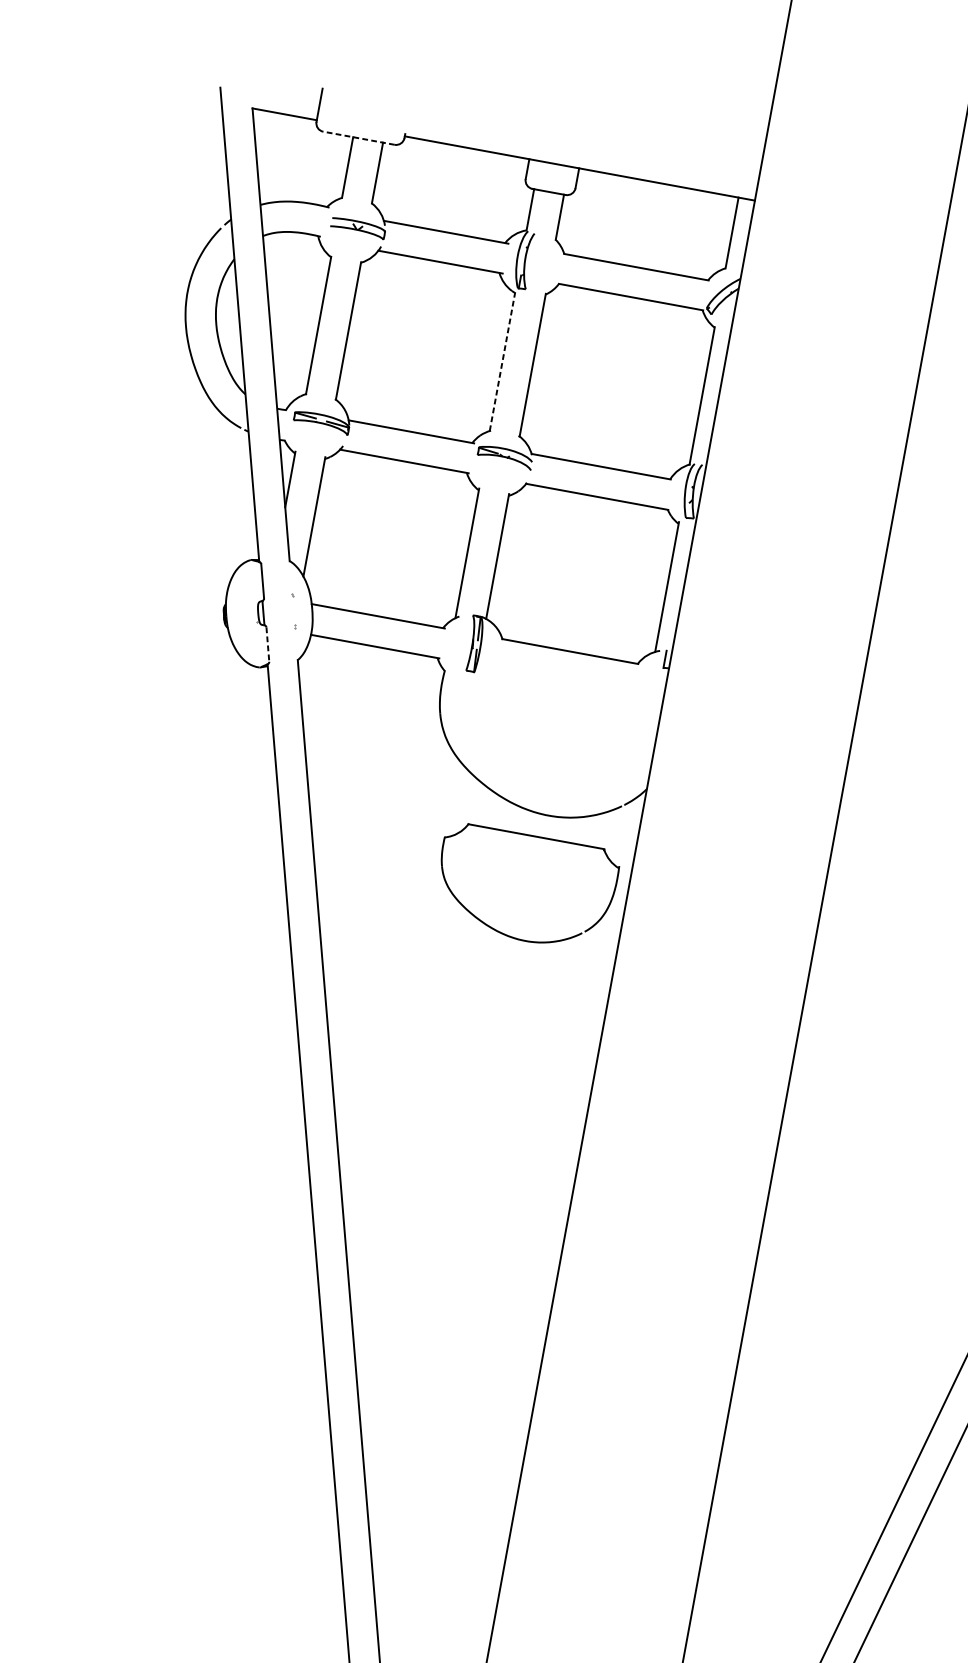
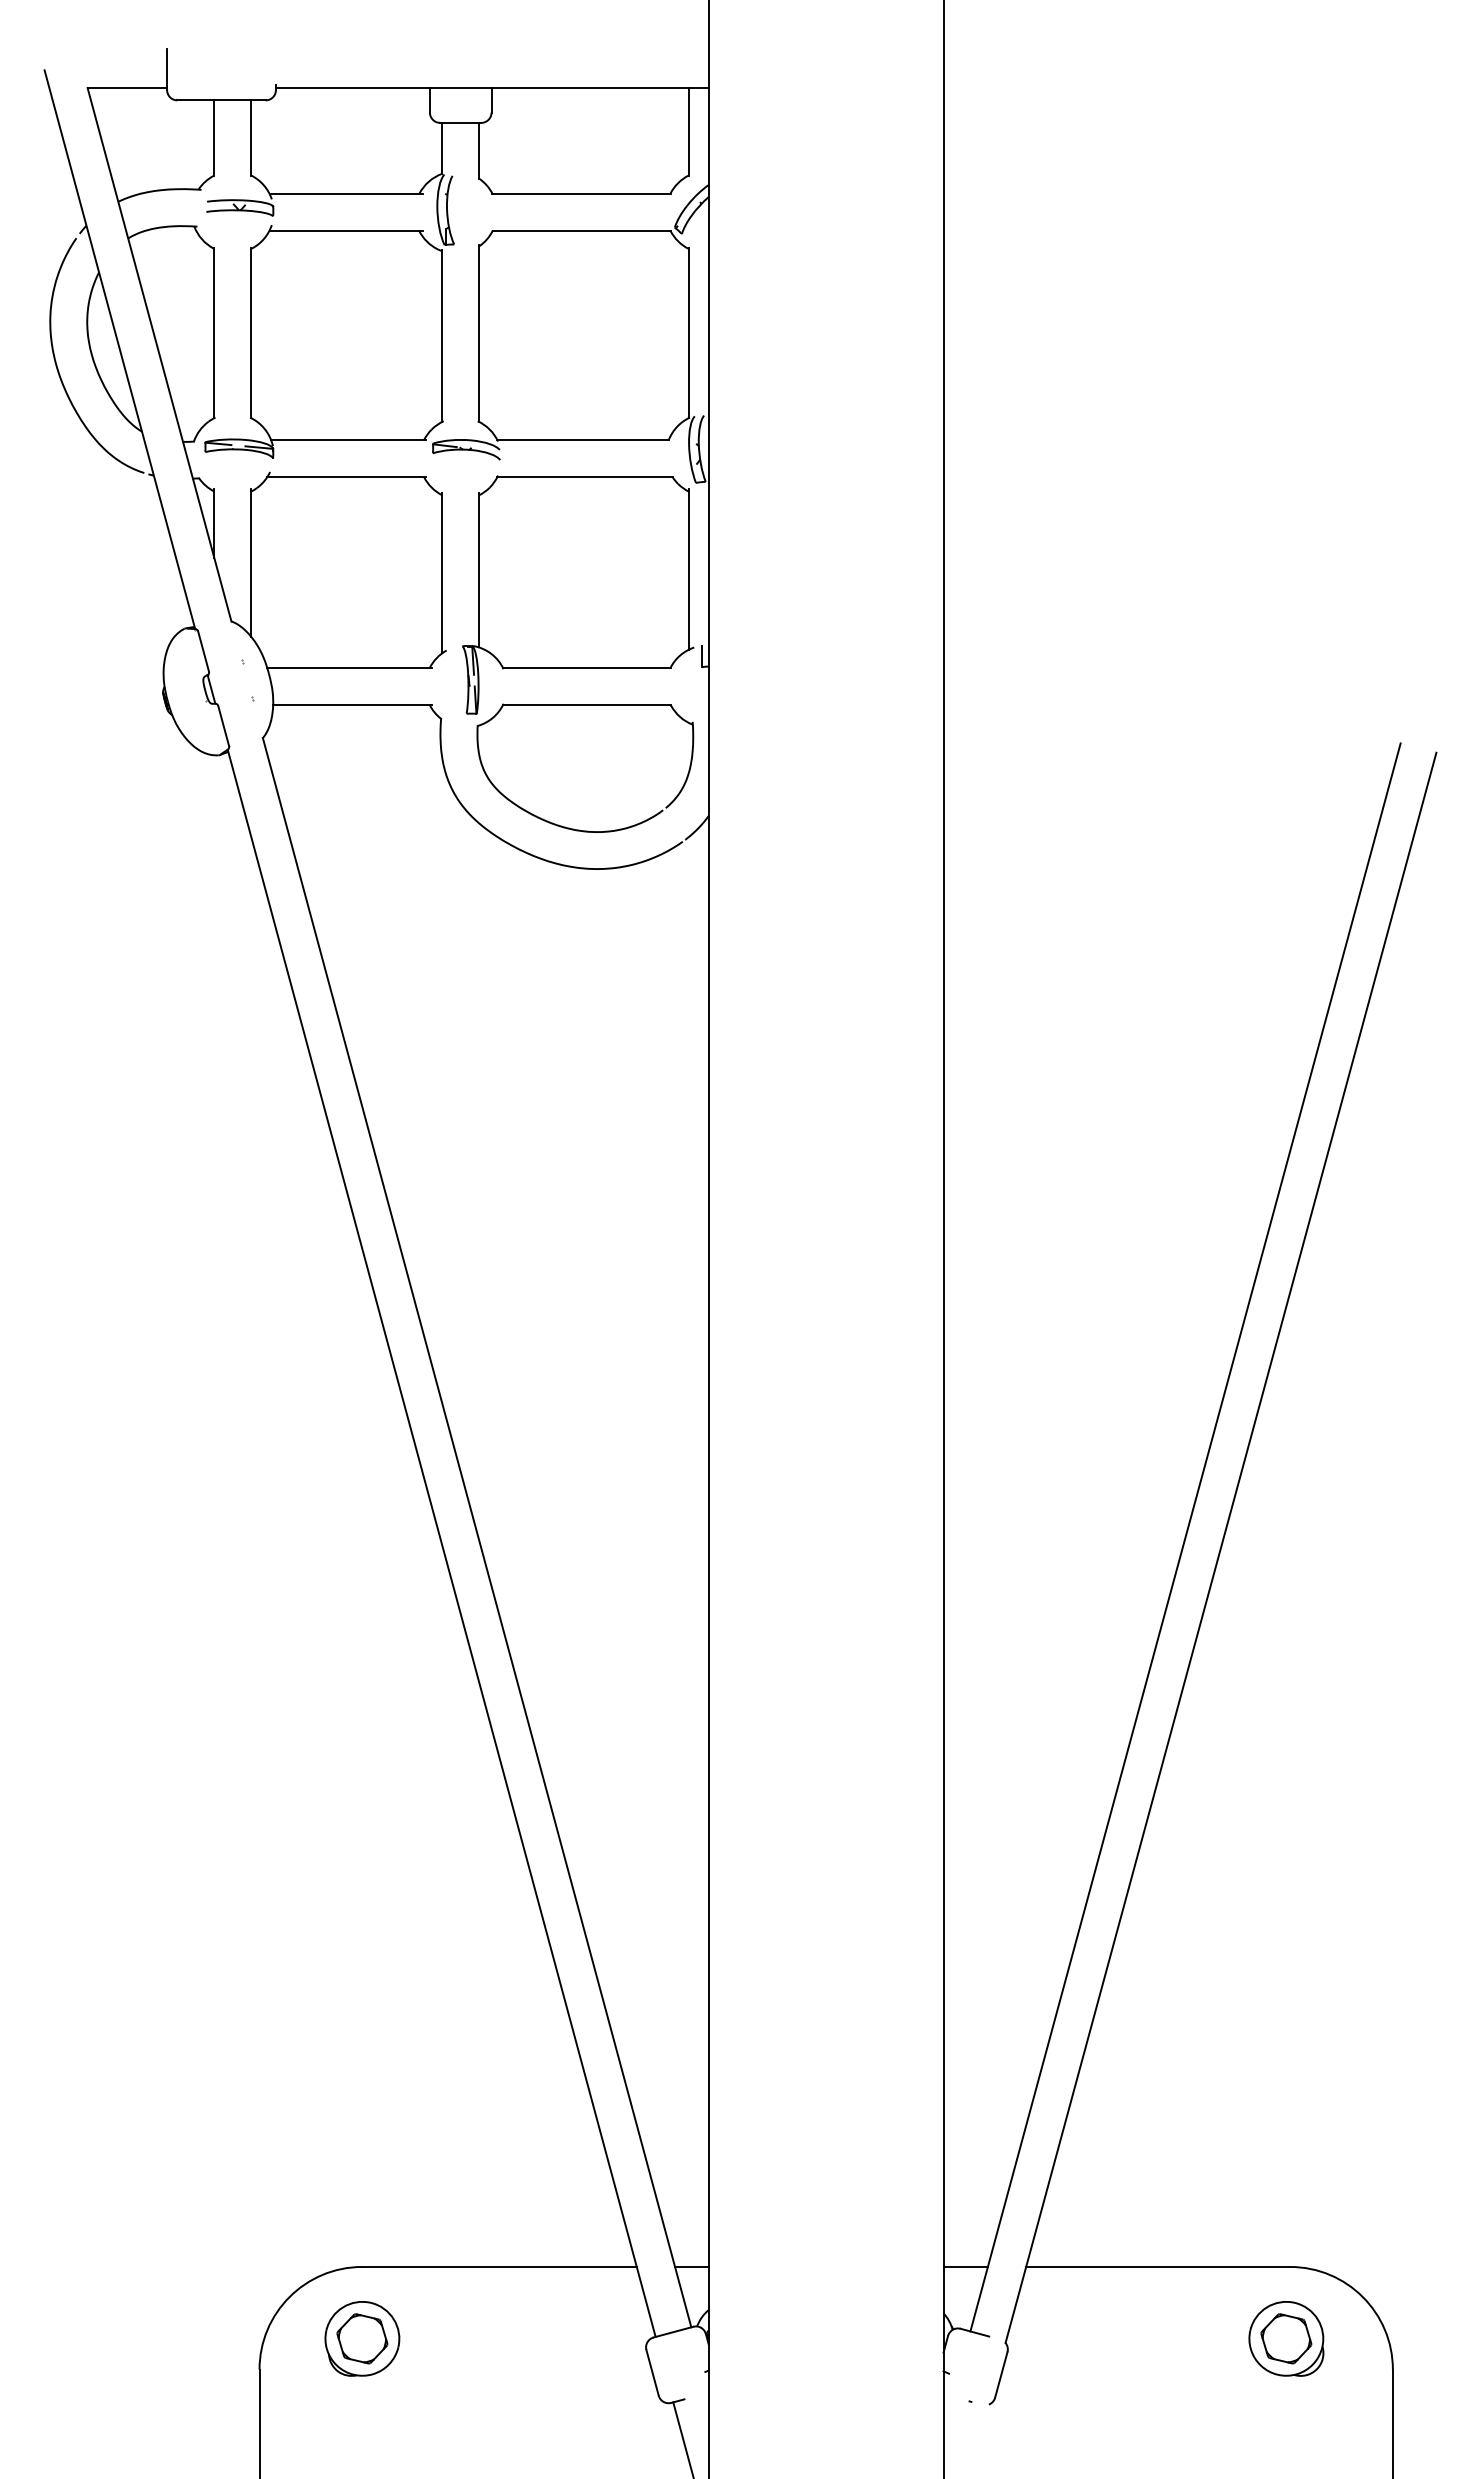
line: (358, 138) -> (221, 100), dashed -> solid
line: (502, 361) -> (442, 336), dashed -> solid
line: (267, 644) -> (223, 726), dashed -> solid
part: (535, 836) -> (585, 705), moved

